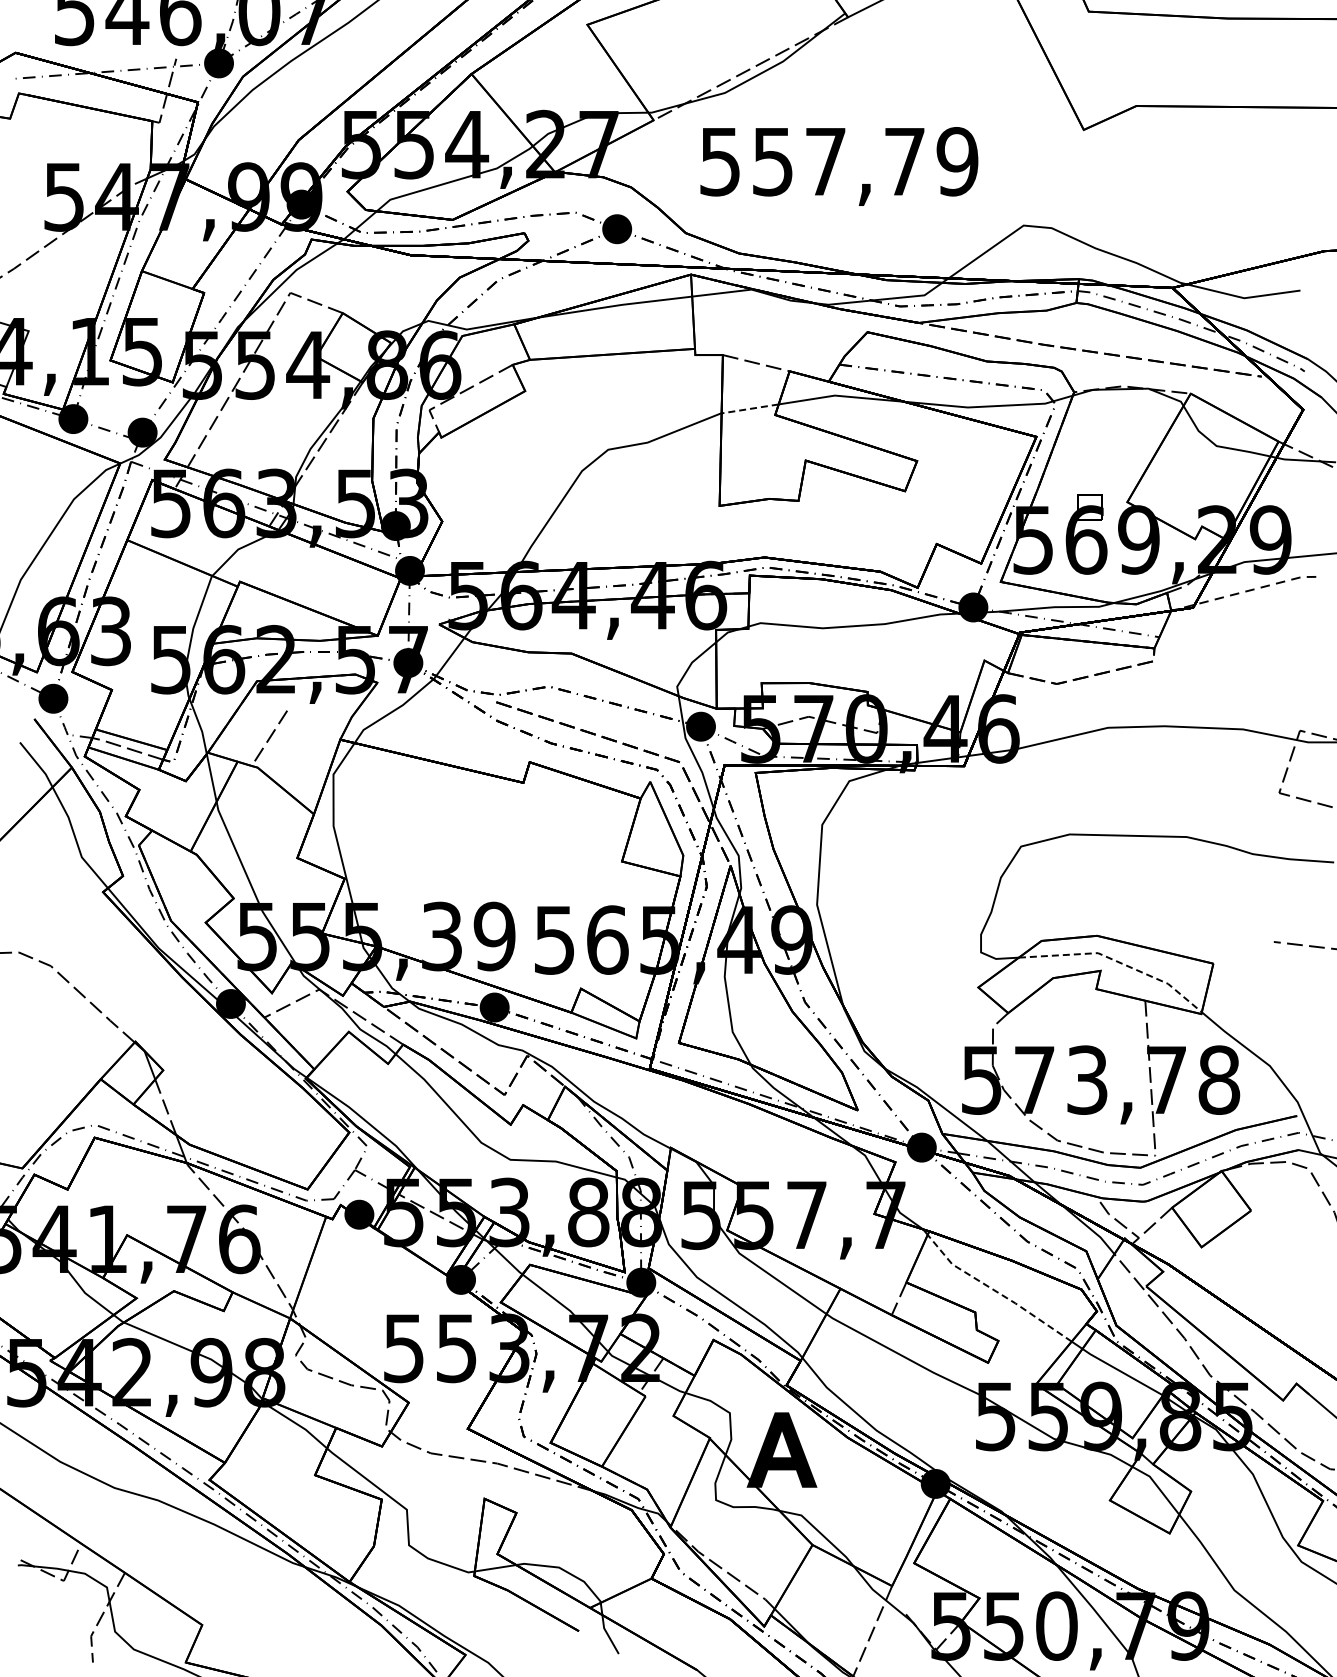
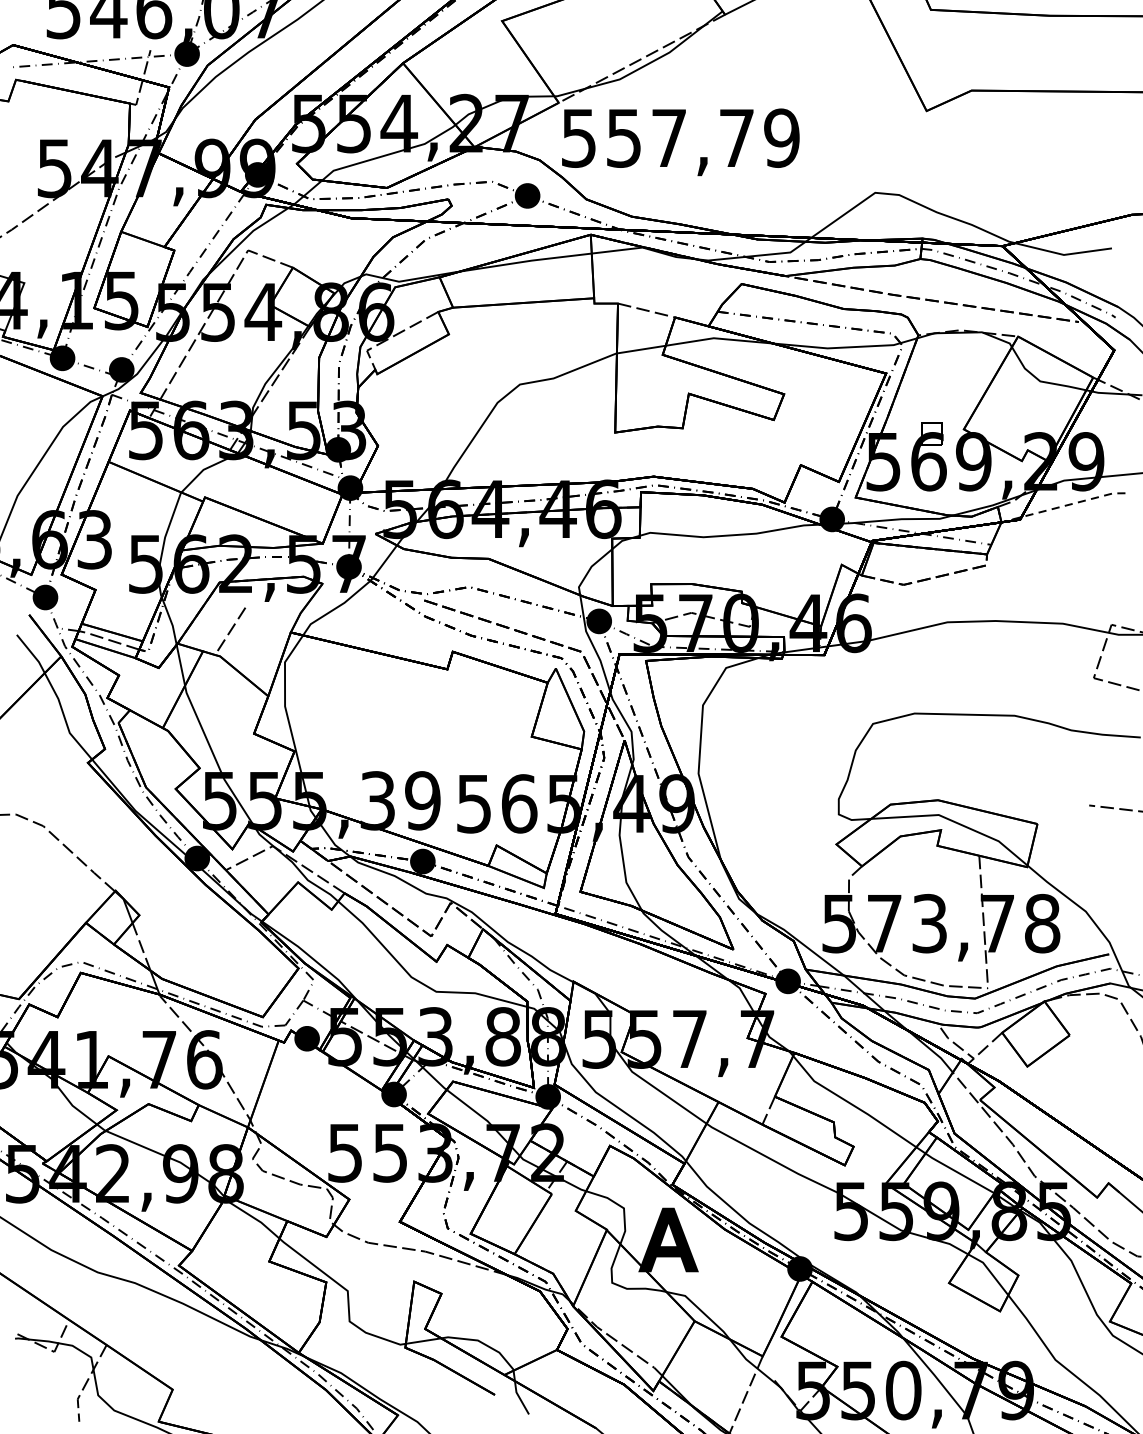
text: (839, 166) -> (680, 142), moved
line: (750, 408) -> (641, 349), dashed -> solid
line: (1117, 961) -> (955, 822), dashed -> solid
line: (996, 1291) -> (852, 1104), dashed -> solid

